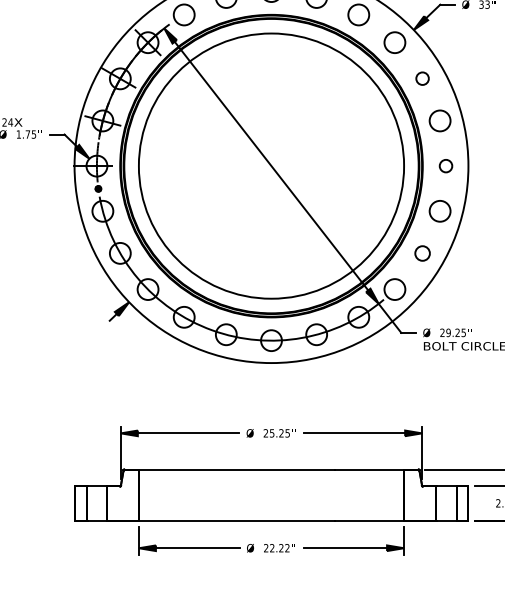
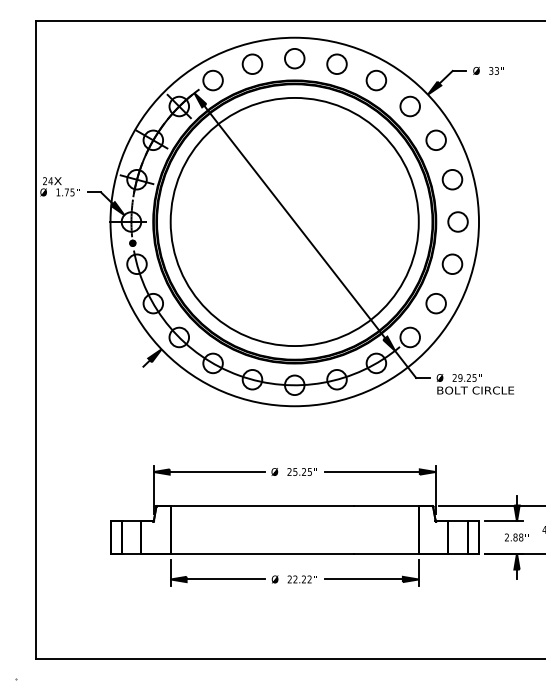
circle: (421, 77) -> (435, 139), size x1.67
circle: (445, 165) -> (457, 221), size x1.67
circle: (421, 253) -> (435, 303), size x1.43

